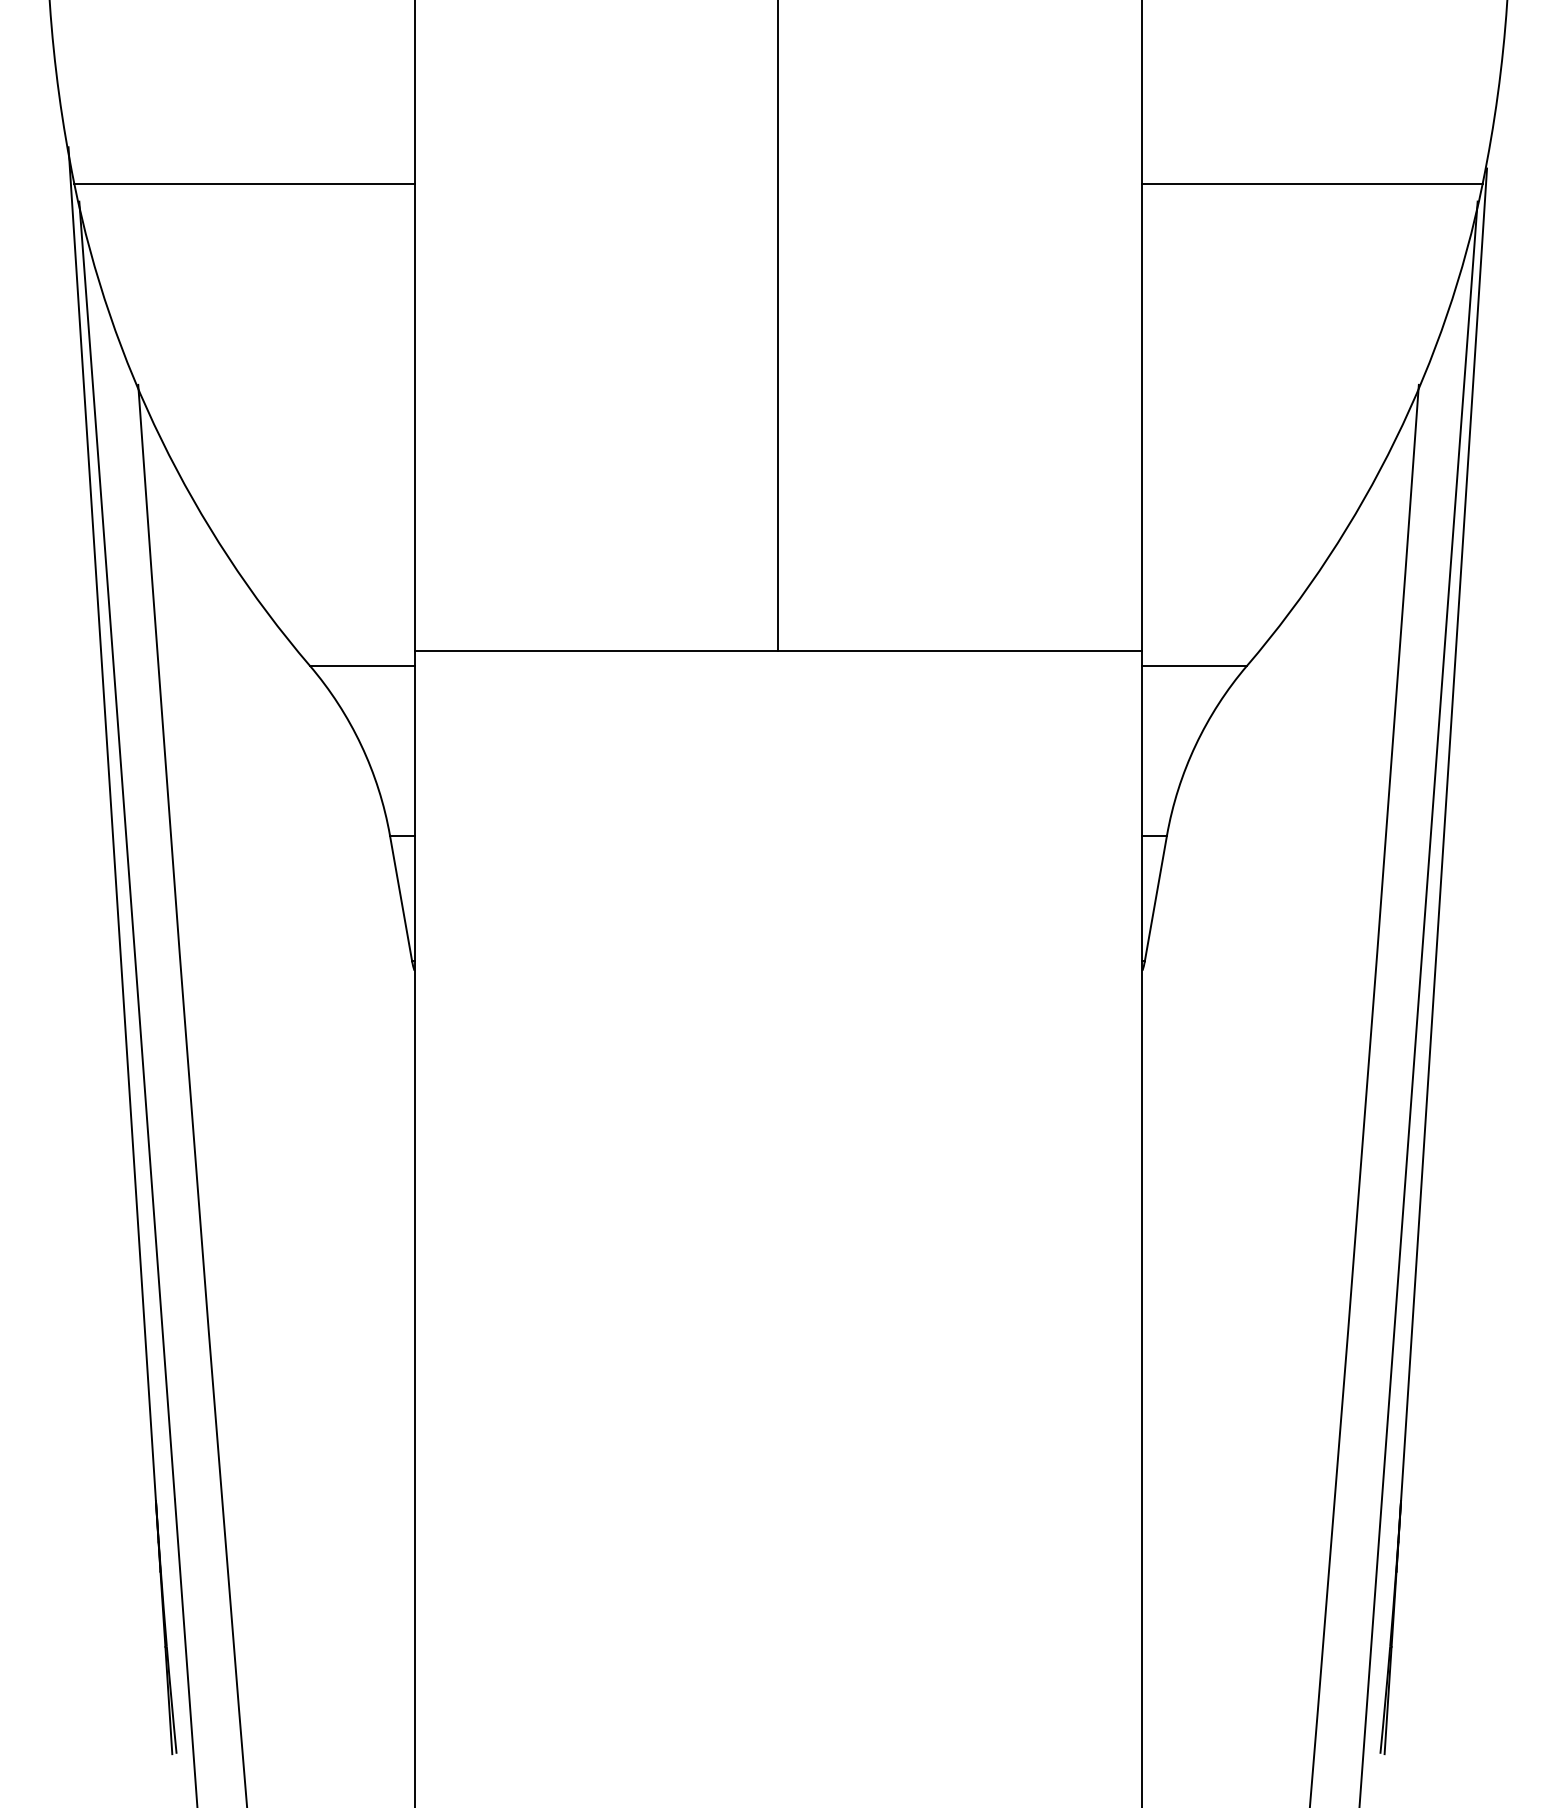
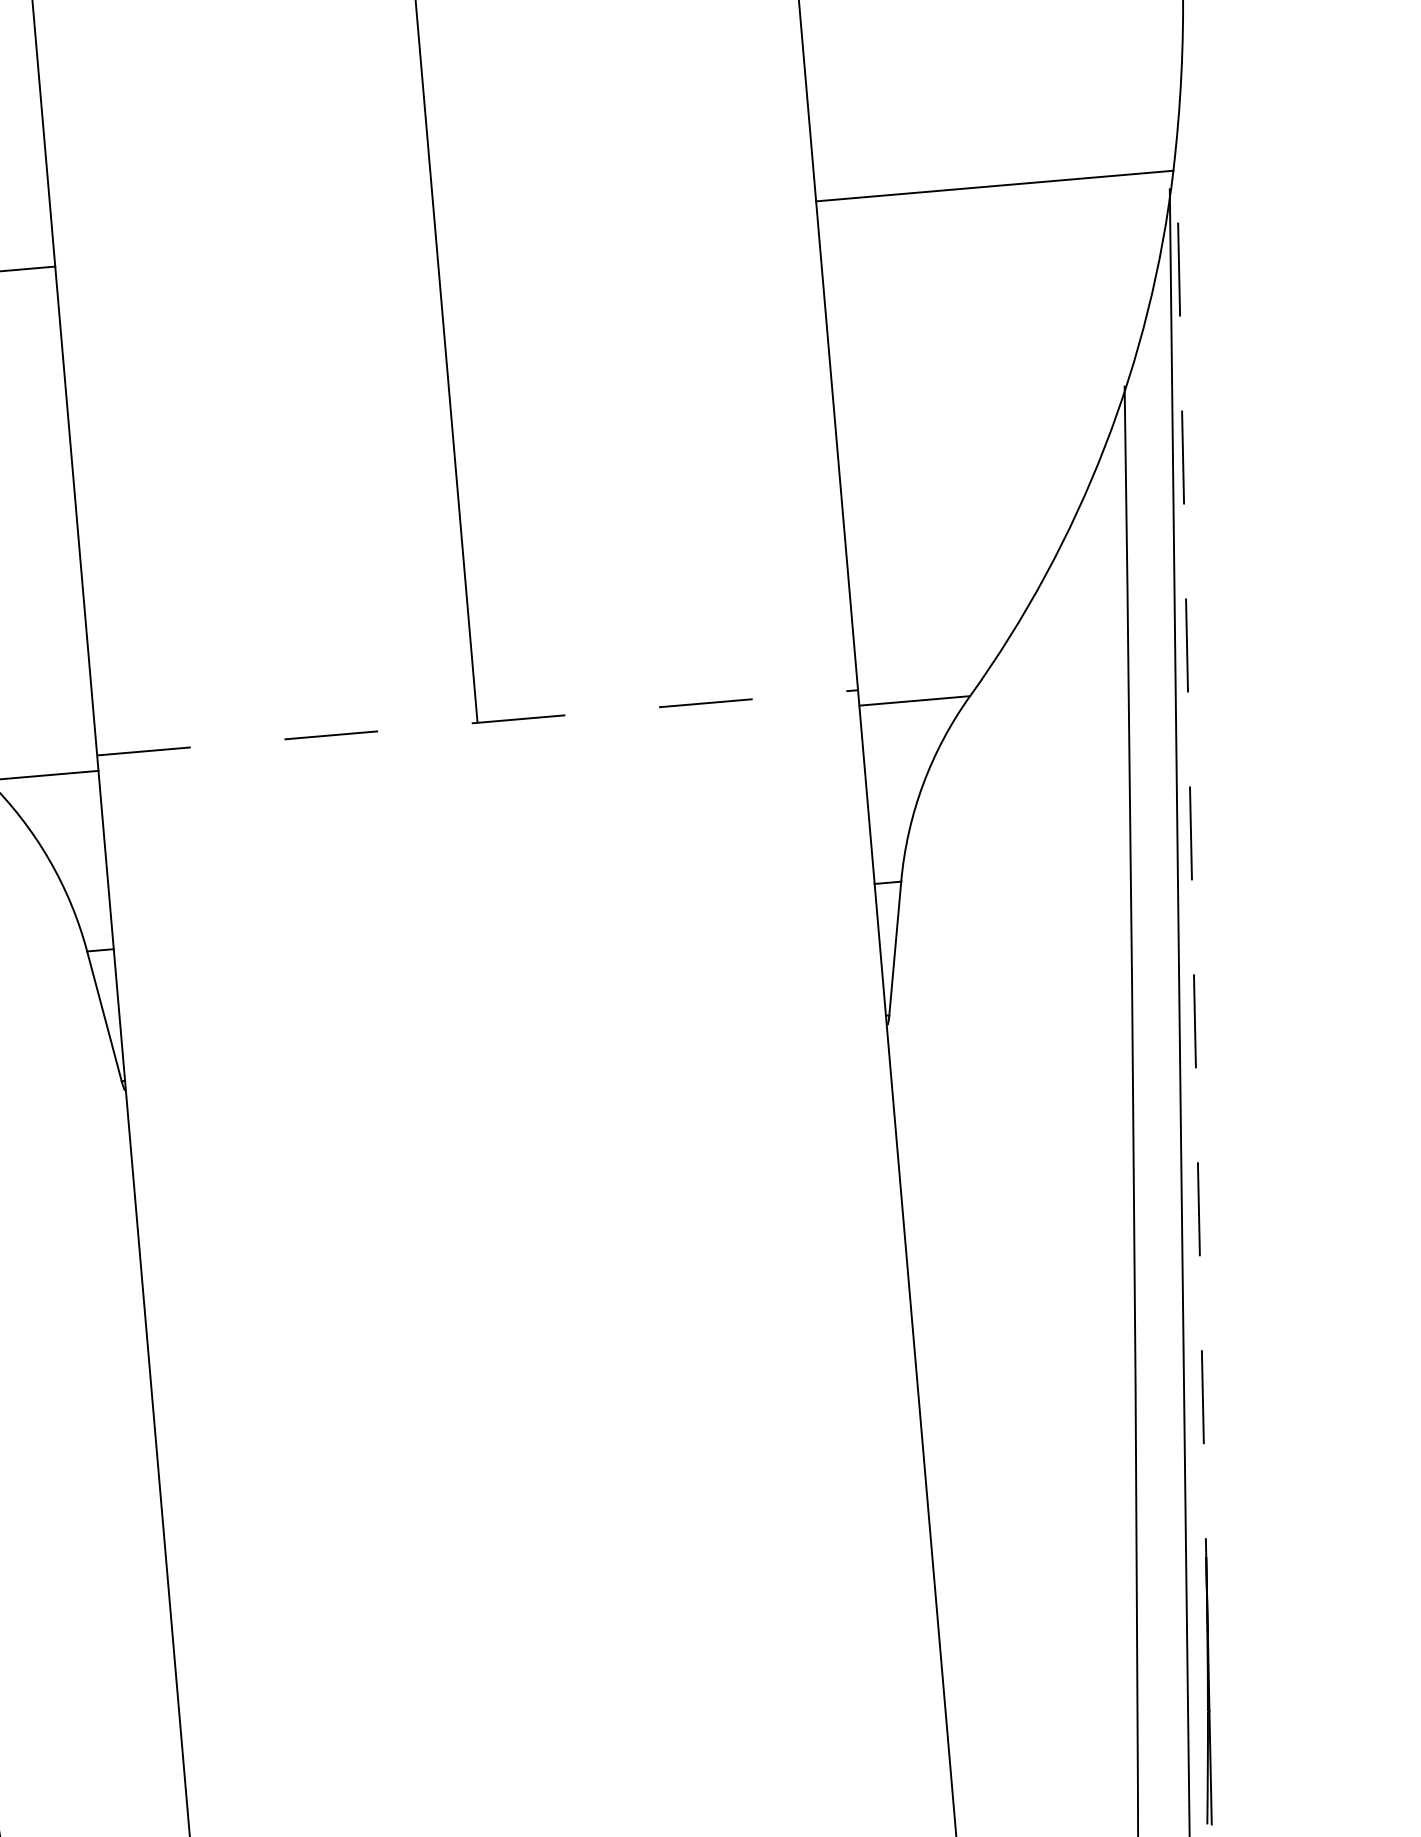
line: (779, 650) -> (478, 722), solid -> dashed
line: (1441, 869) -> (1191, 892), solid -> dashed

